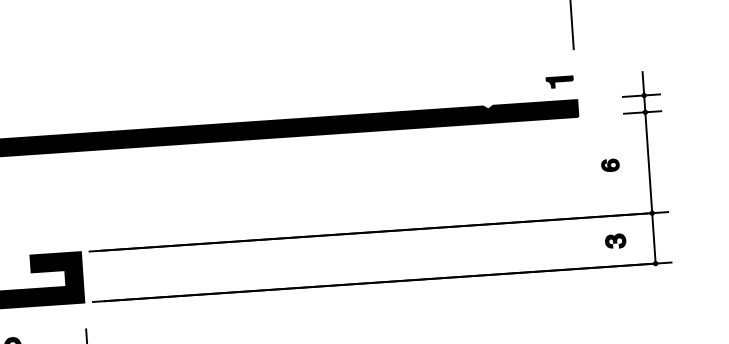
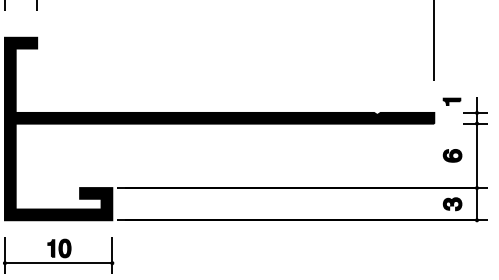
part: (559, 81) -> (451, 101), moved
part: (610, 164) -> (452, 155), size x1.67
part: (615, 241) -> (452, 204), size x1.43

